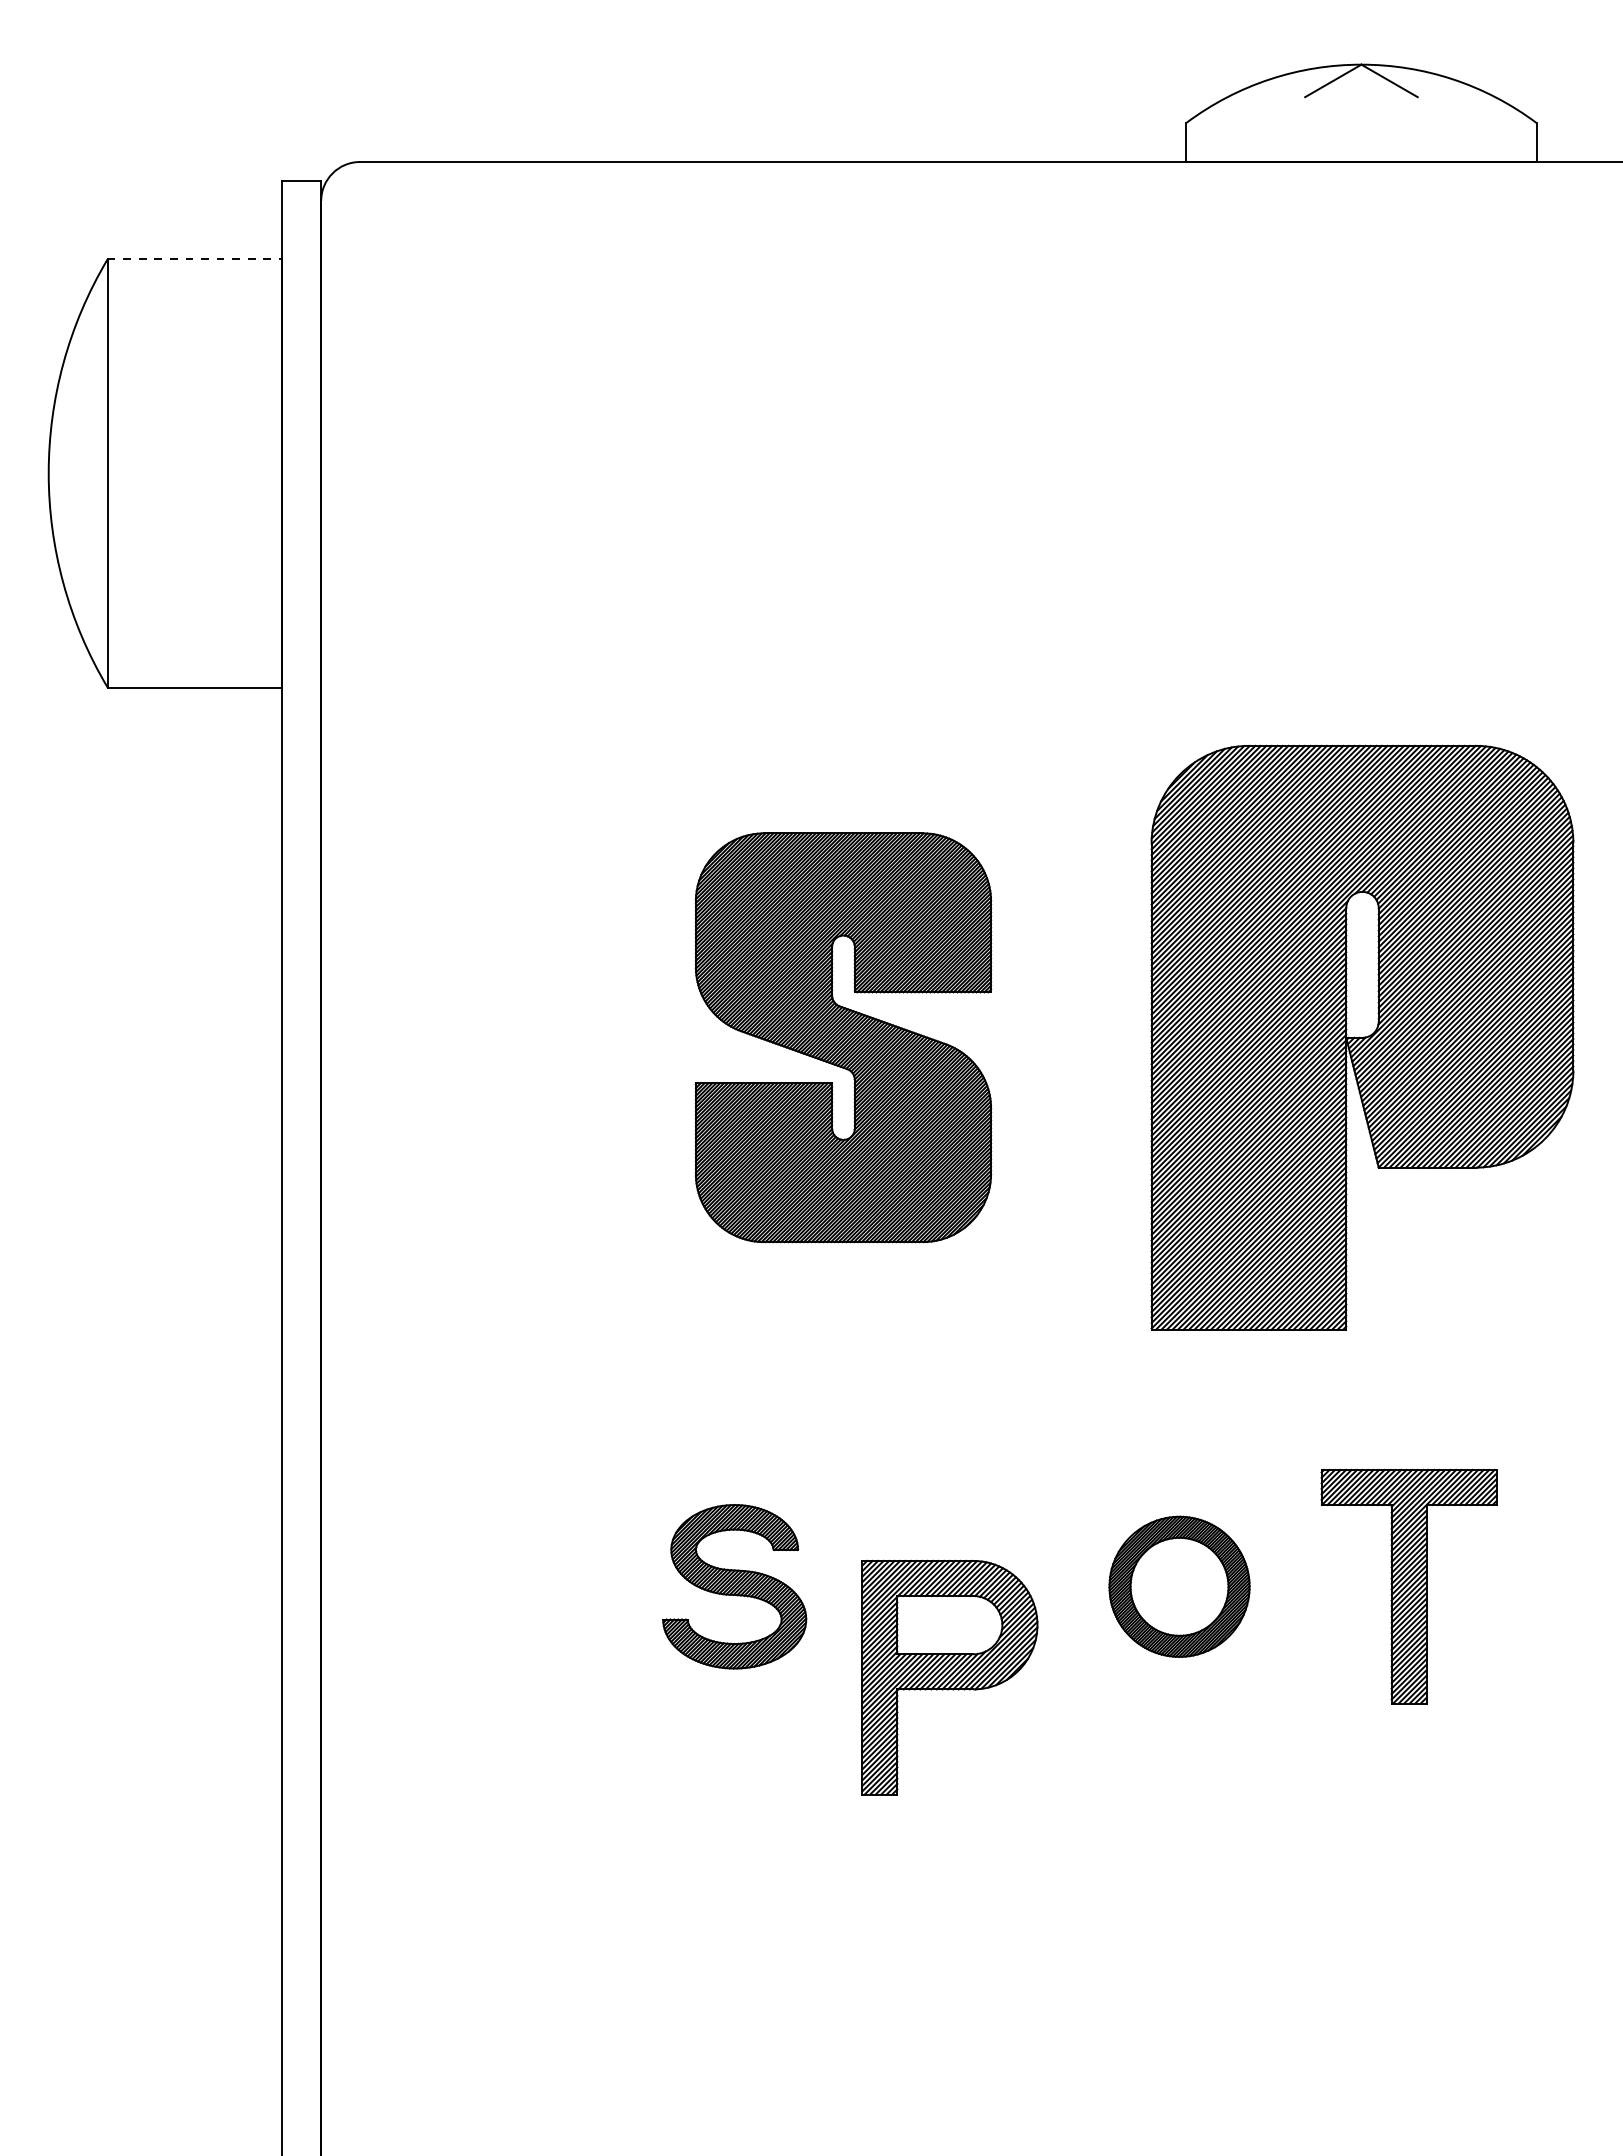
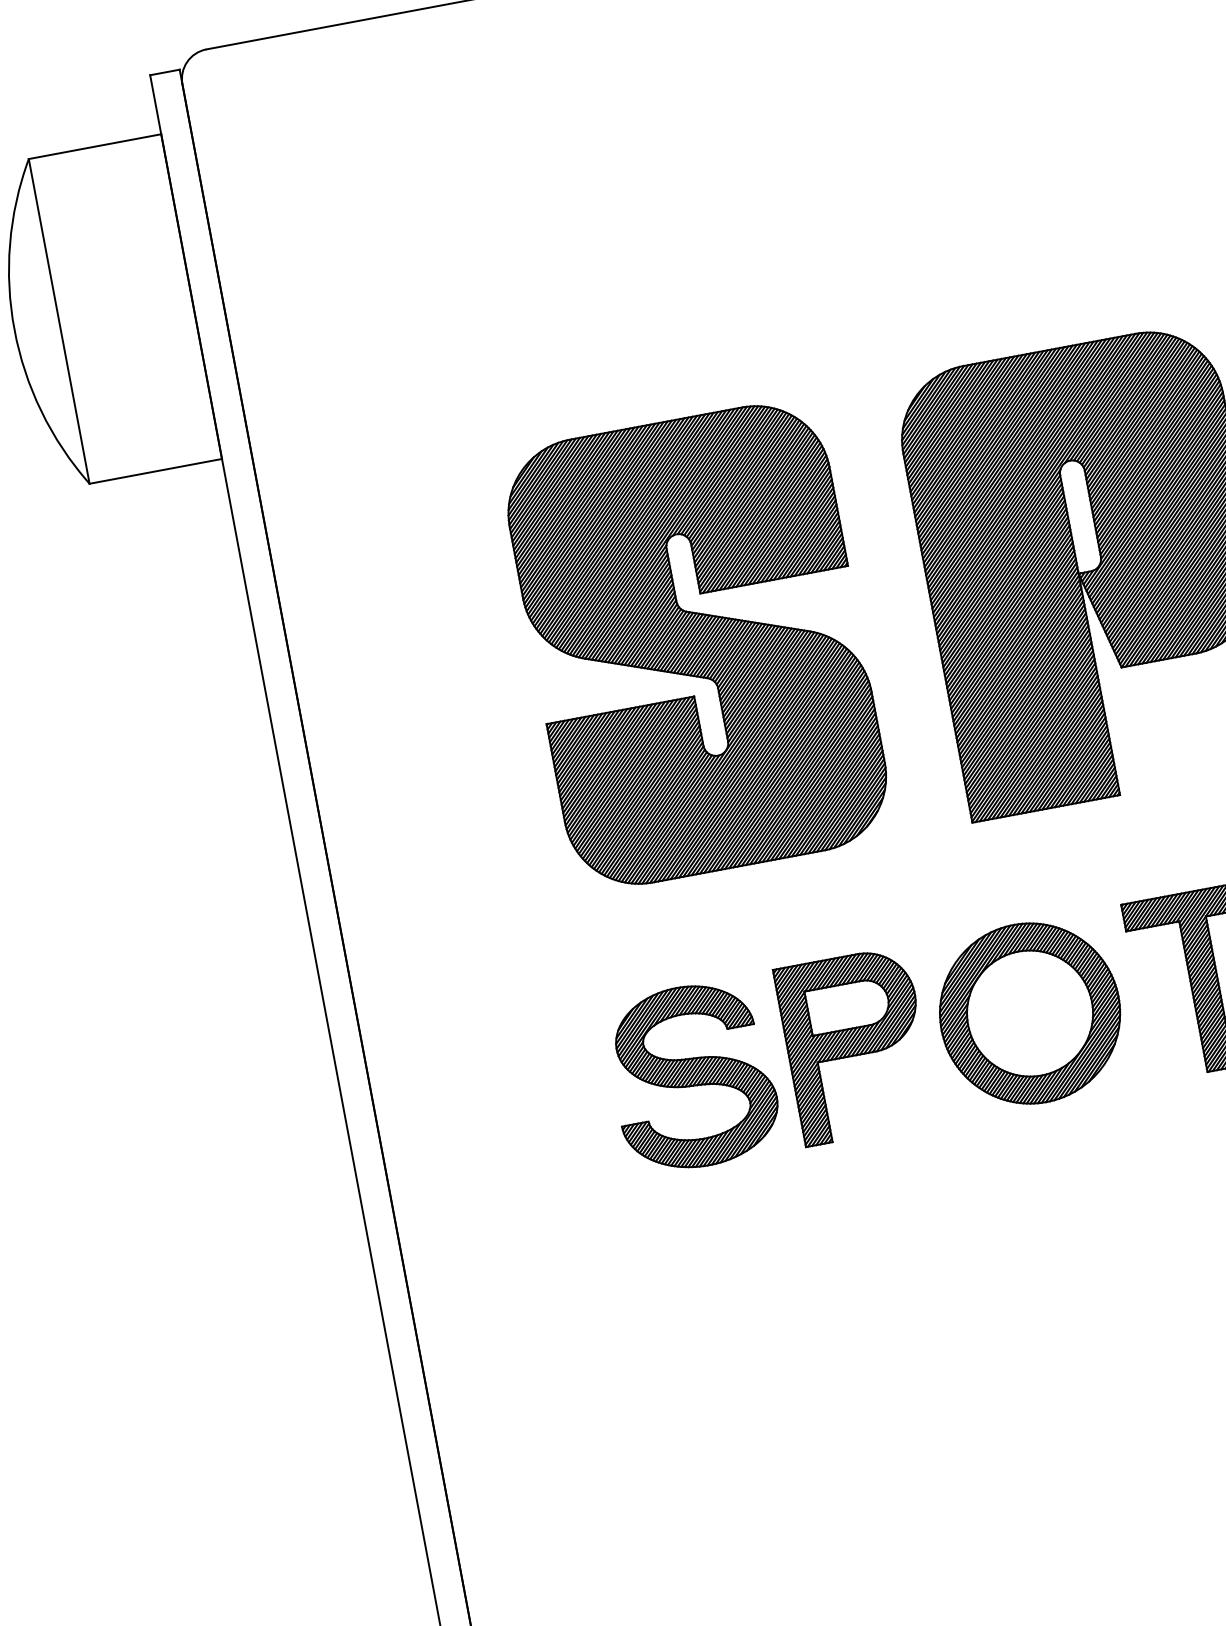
line: (195, 259) -> (95, 146), dashed -> solid
part: (843, 1037) -> (697, 644), size x1.43
part: (734, 1586) -> (692, 1076), size x1.43
part: (1179, 1586) -> (1029, 1013), size x1.67
part: (949, 1677) -> (855, 1046), moved

